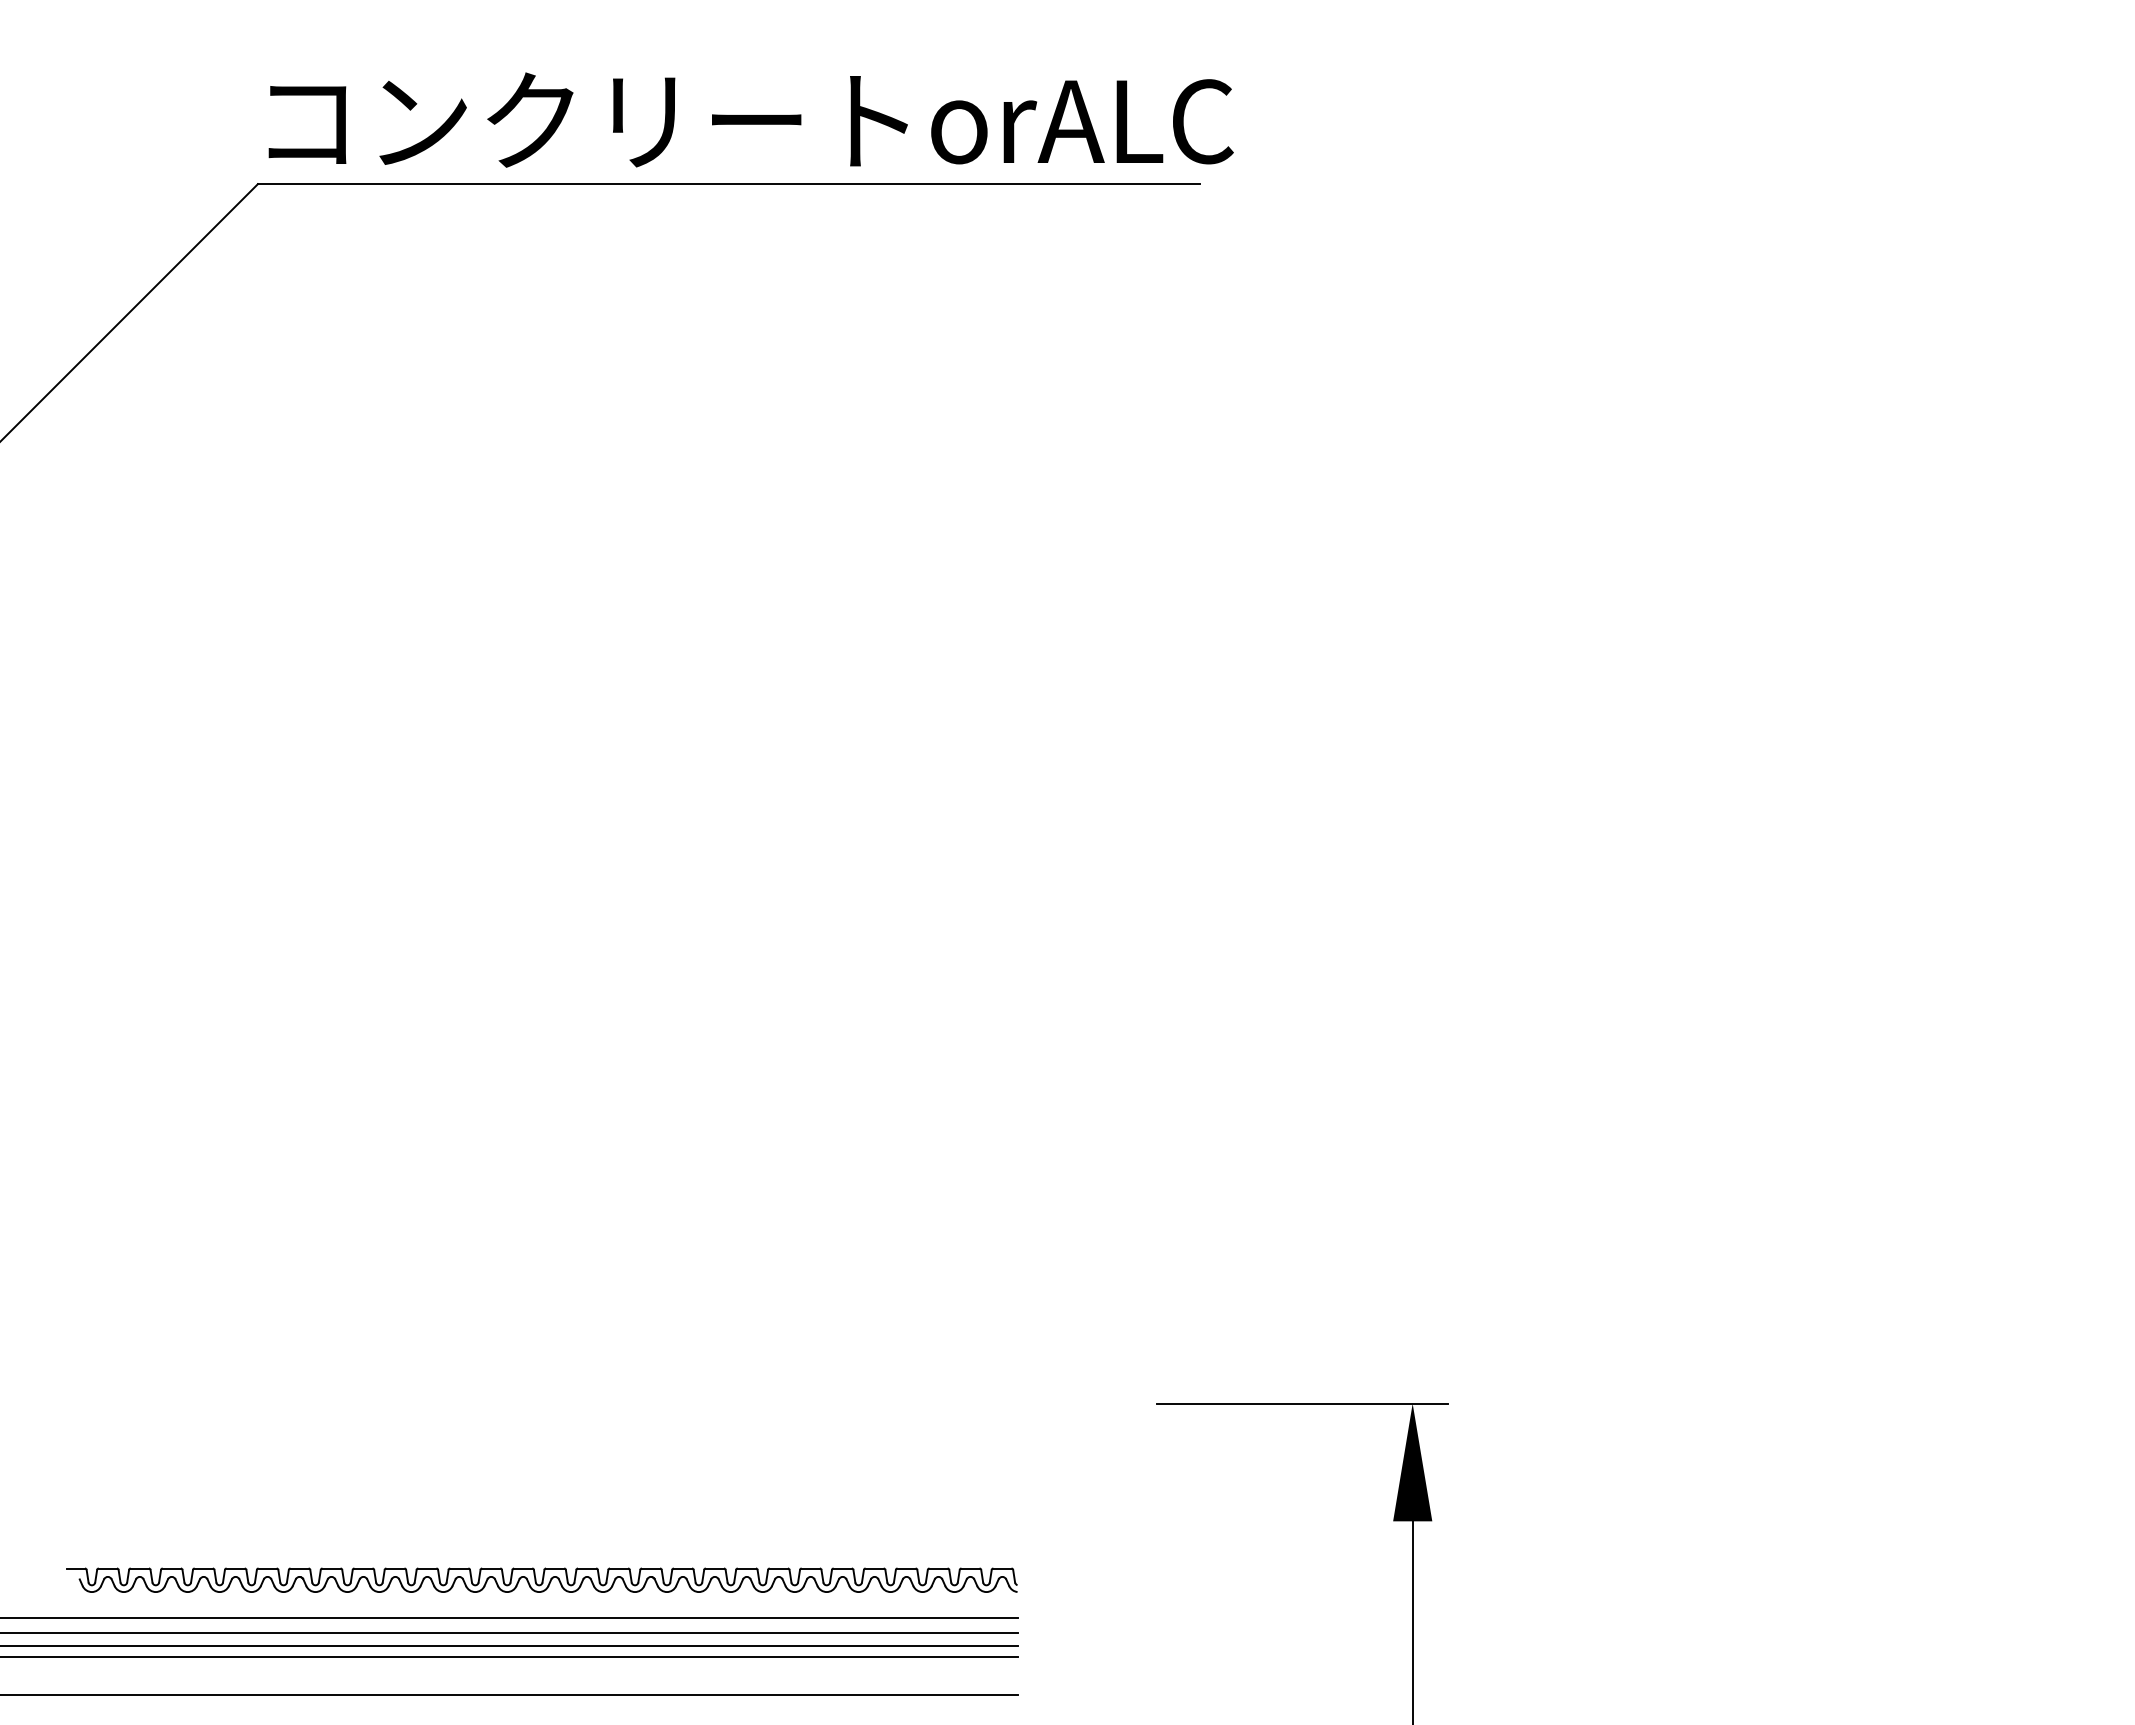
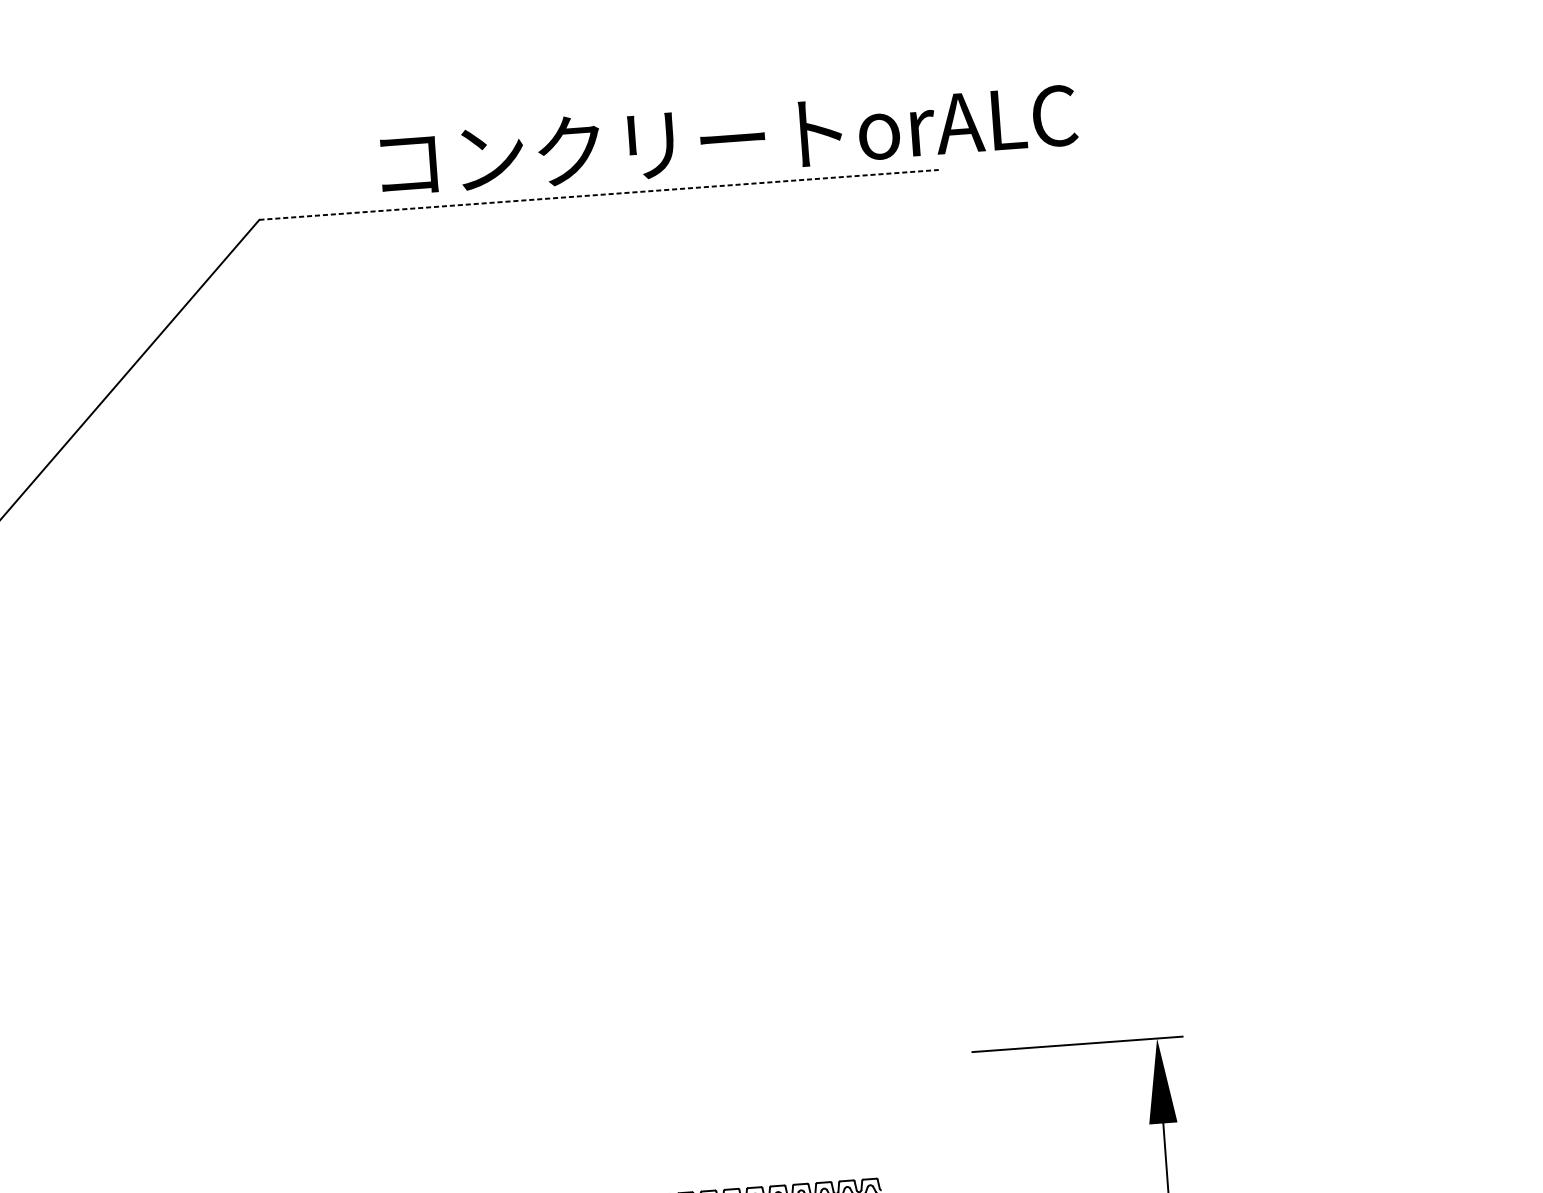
text: (750, 119) -> (728, 138), moved
line: (728, 184) -> (598, 195), solid -> dashed

